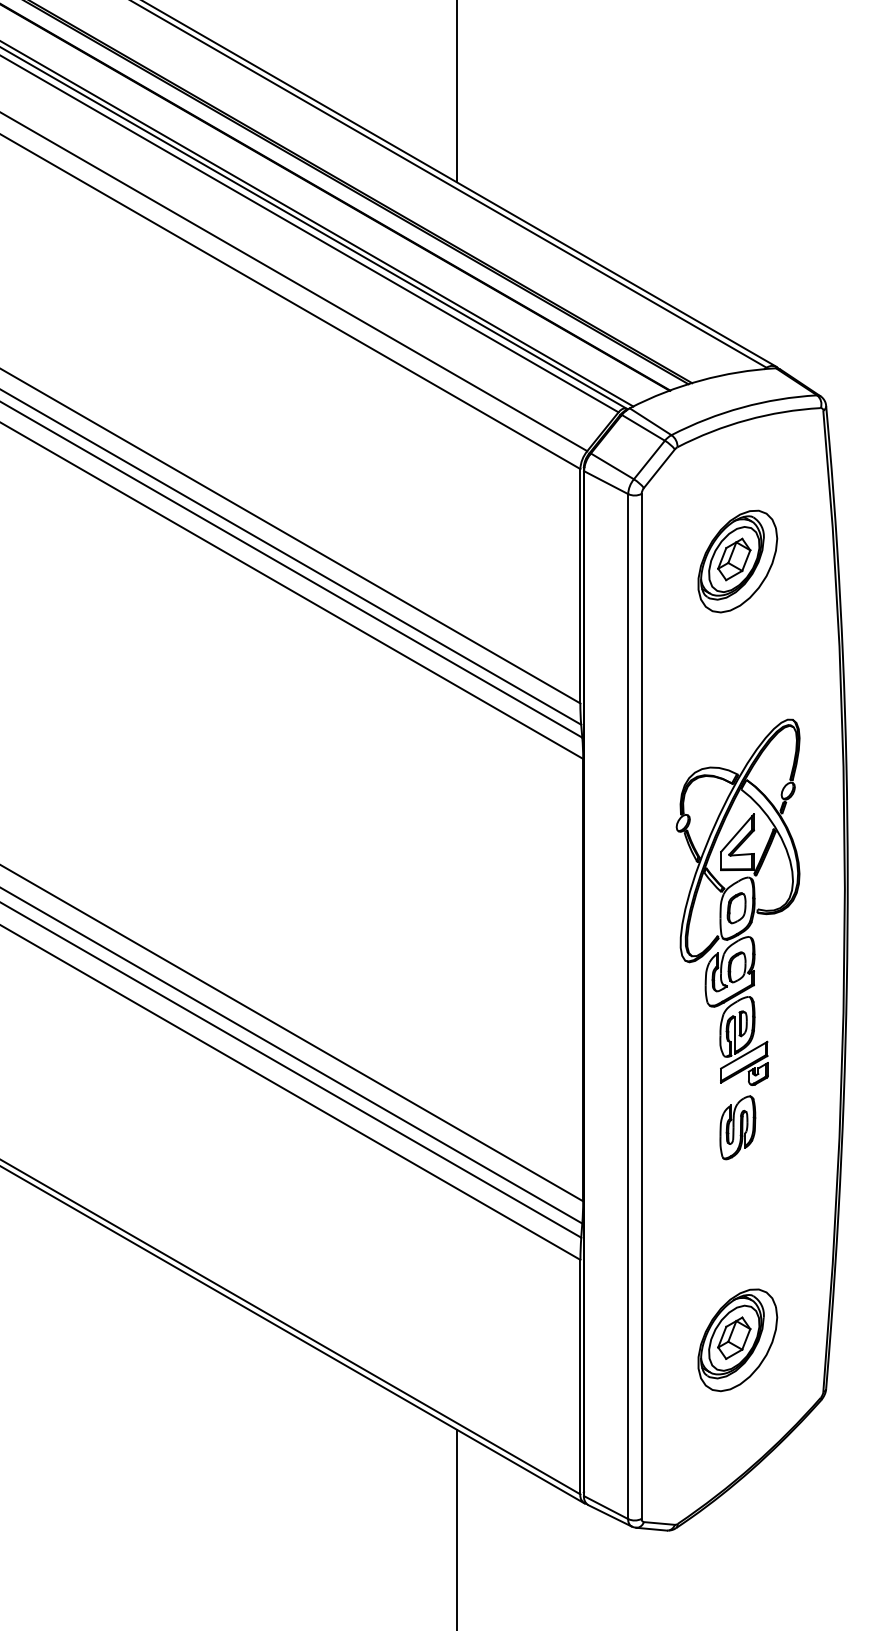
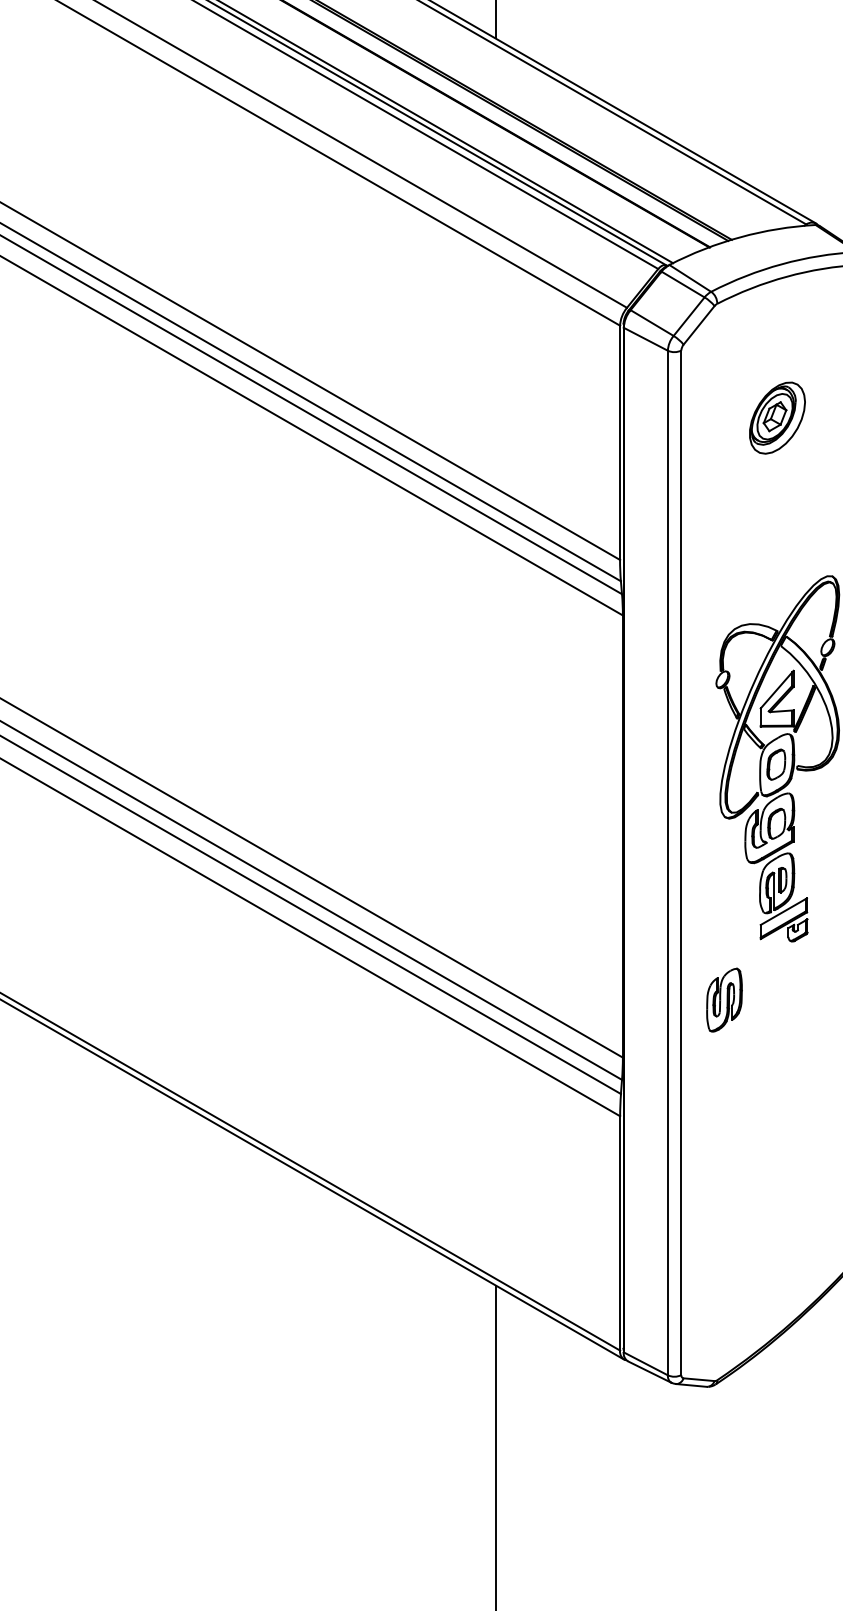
part: (737, 561) -> (777, 418), size x0.7
part: (737, 1127) -> (724, 999), moved
part: (737, 1340) -> (777, 1196), removed

